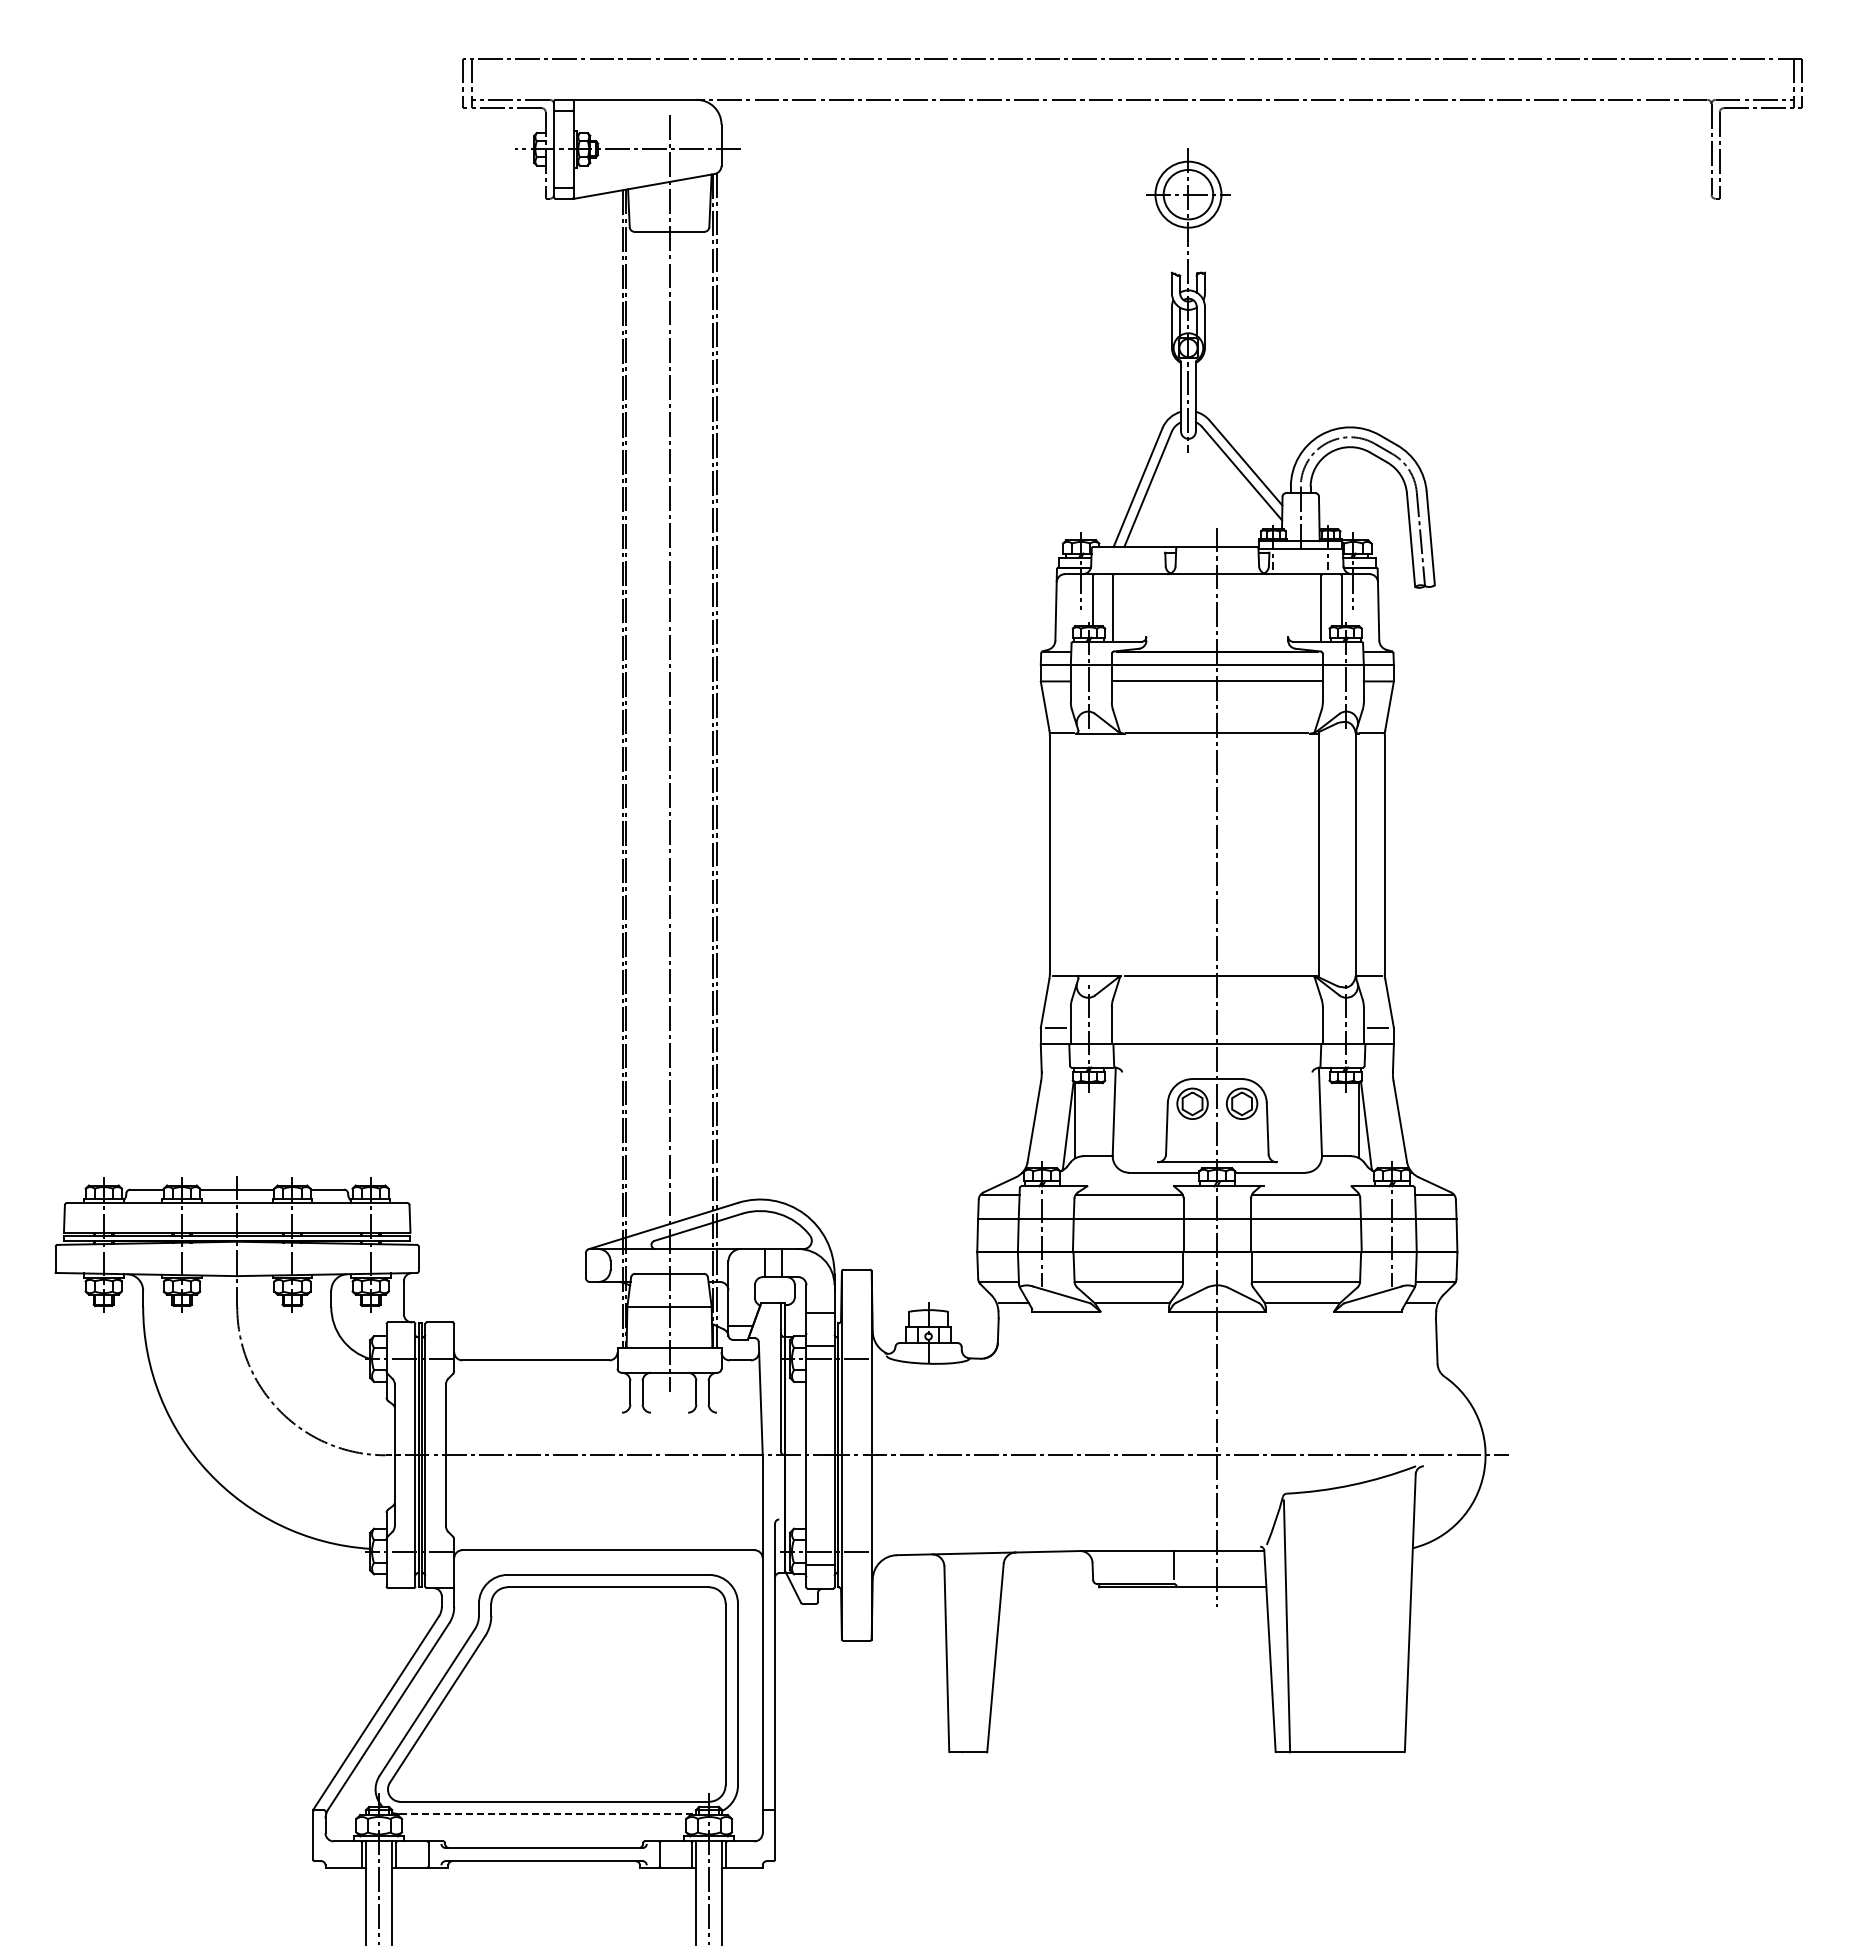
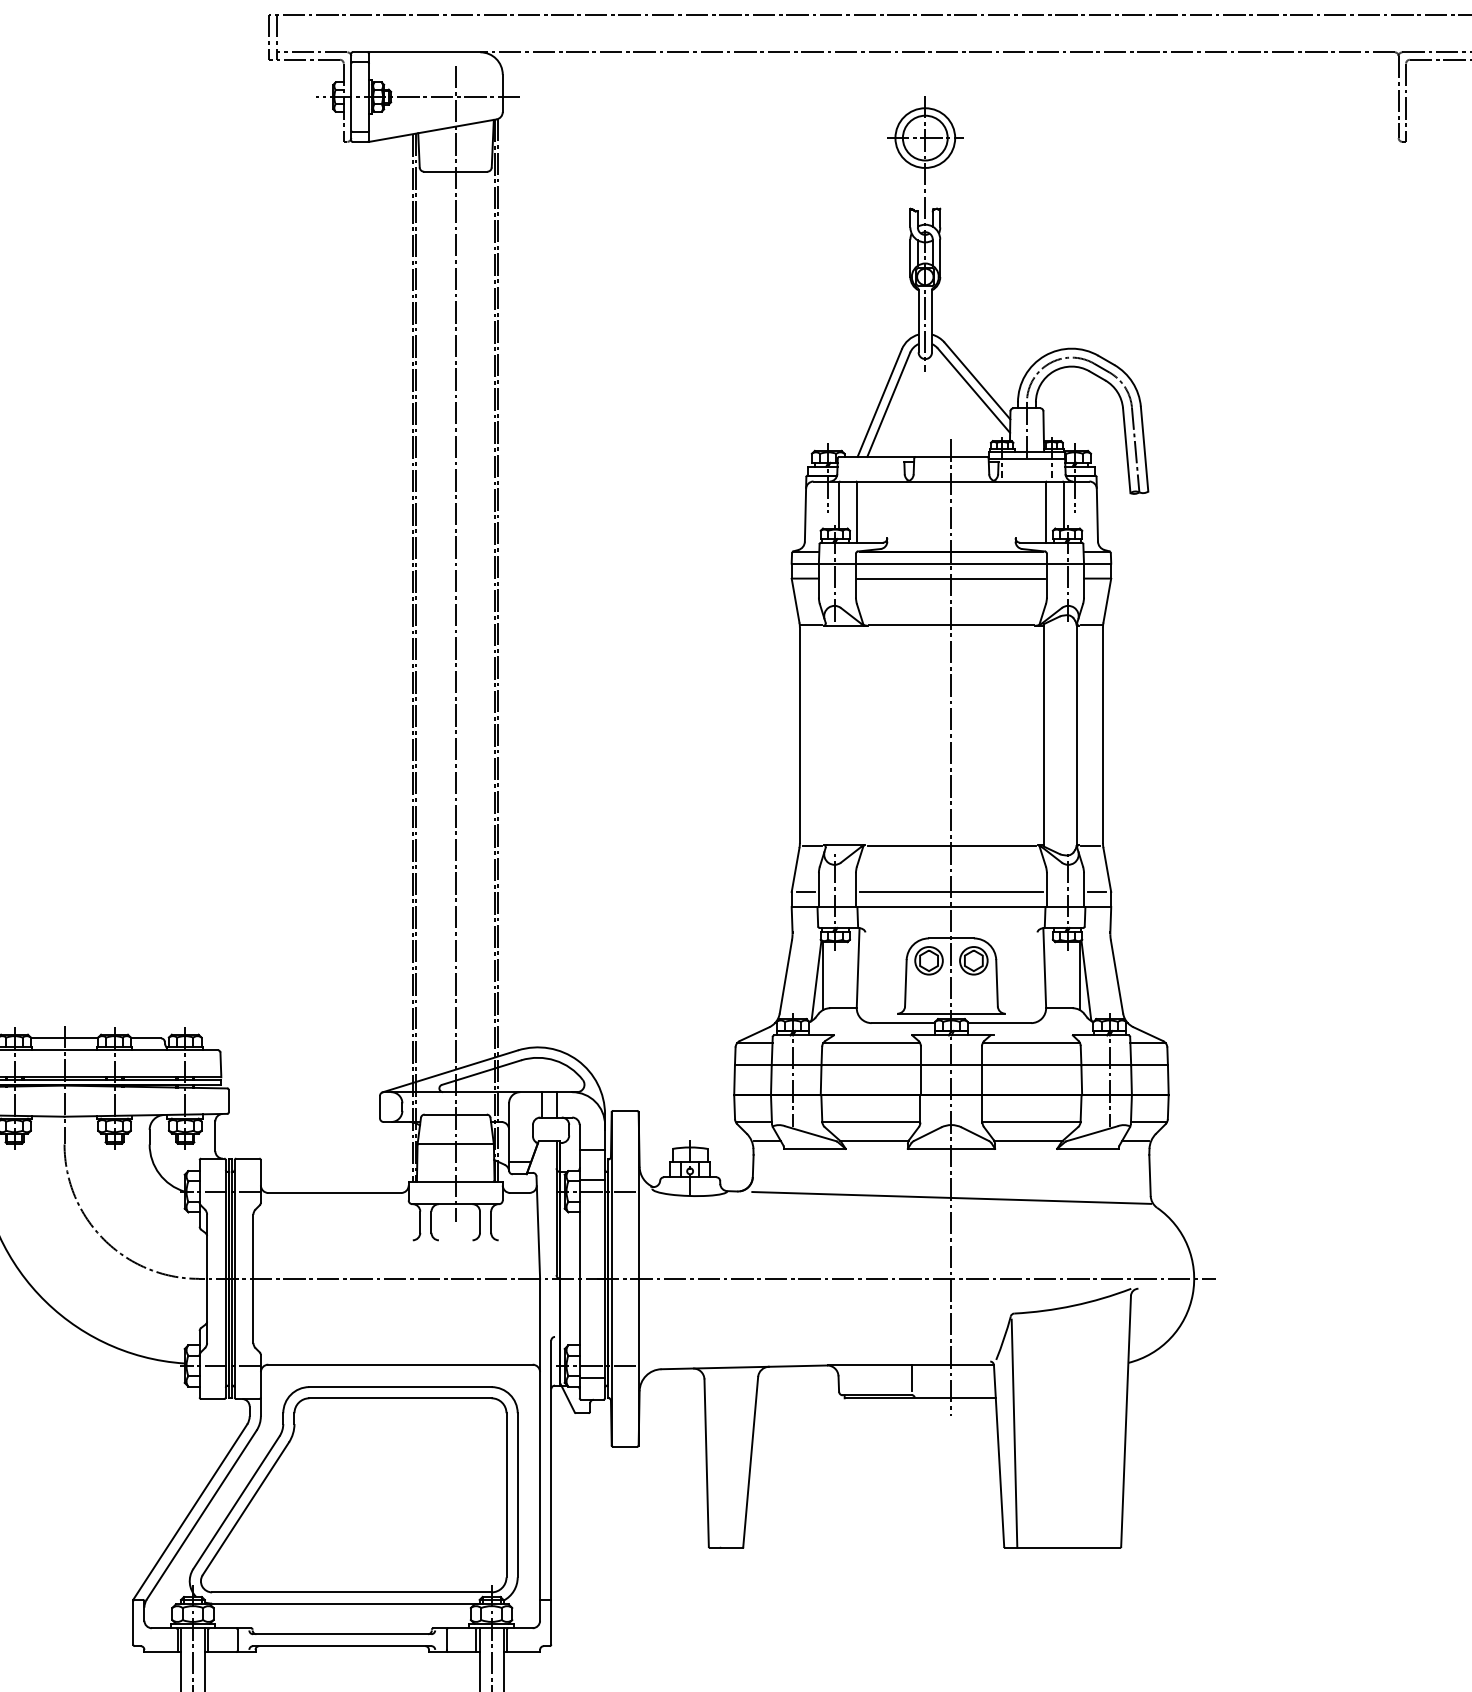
line: (1217, 1027) -> (951, 891), added
line: (1217, 1365) -> (951, 1197), added
line: (548, 1814) -> (346, 1603), dashed -> solid

